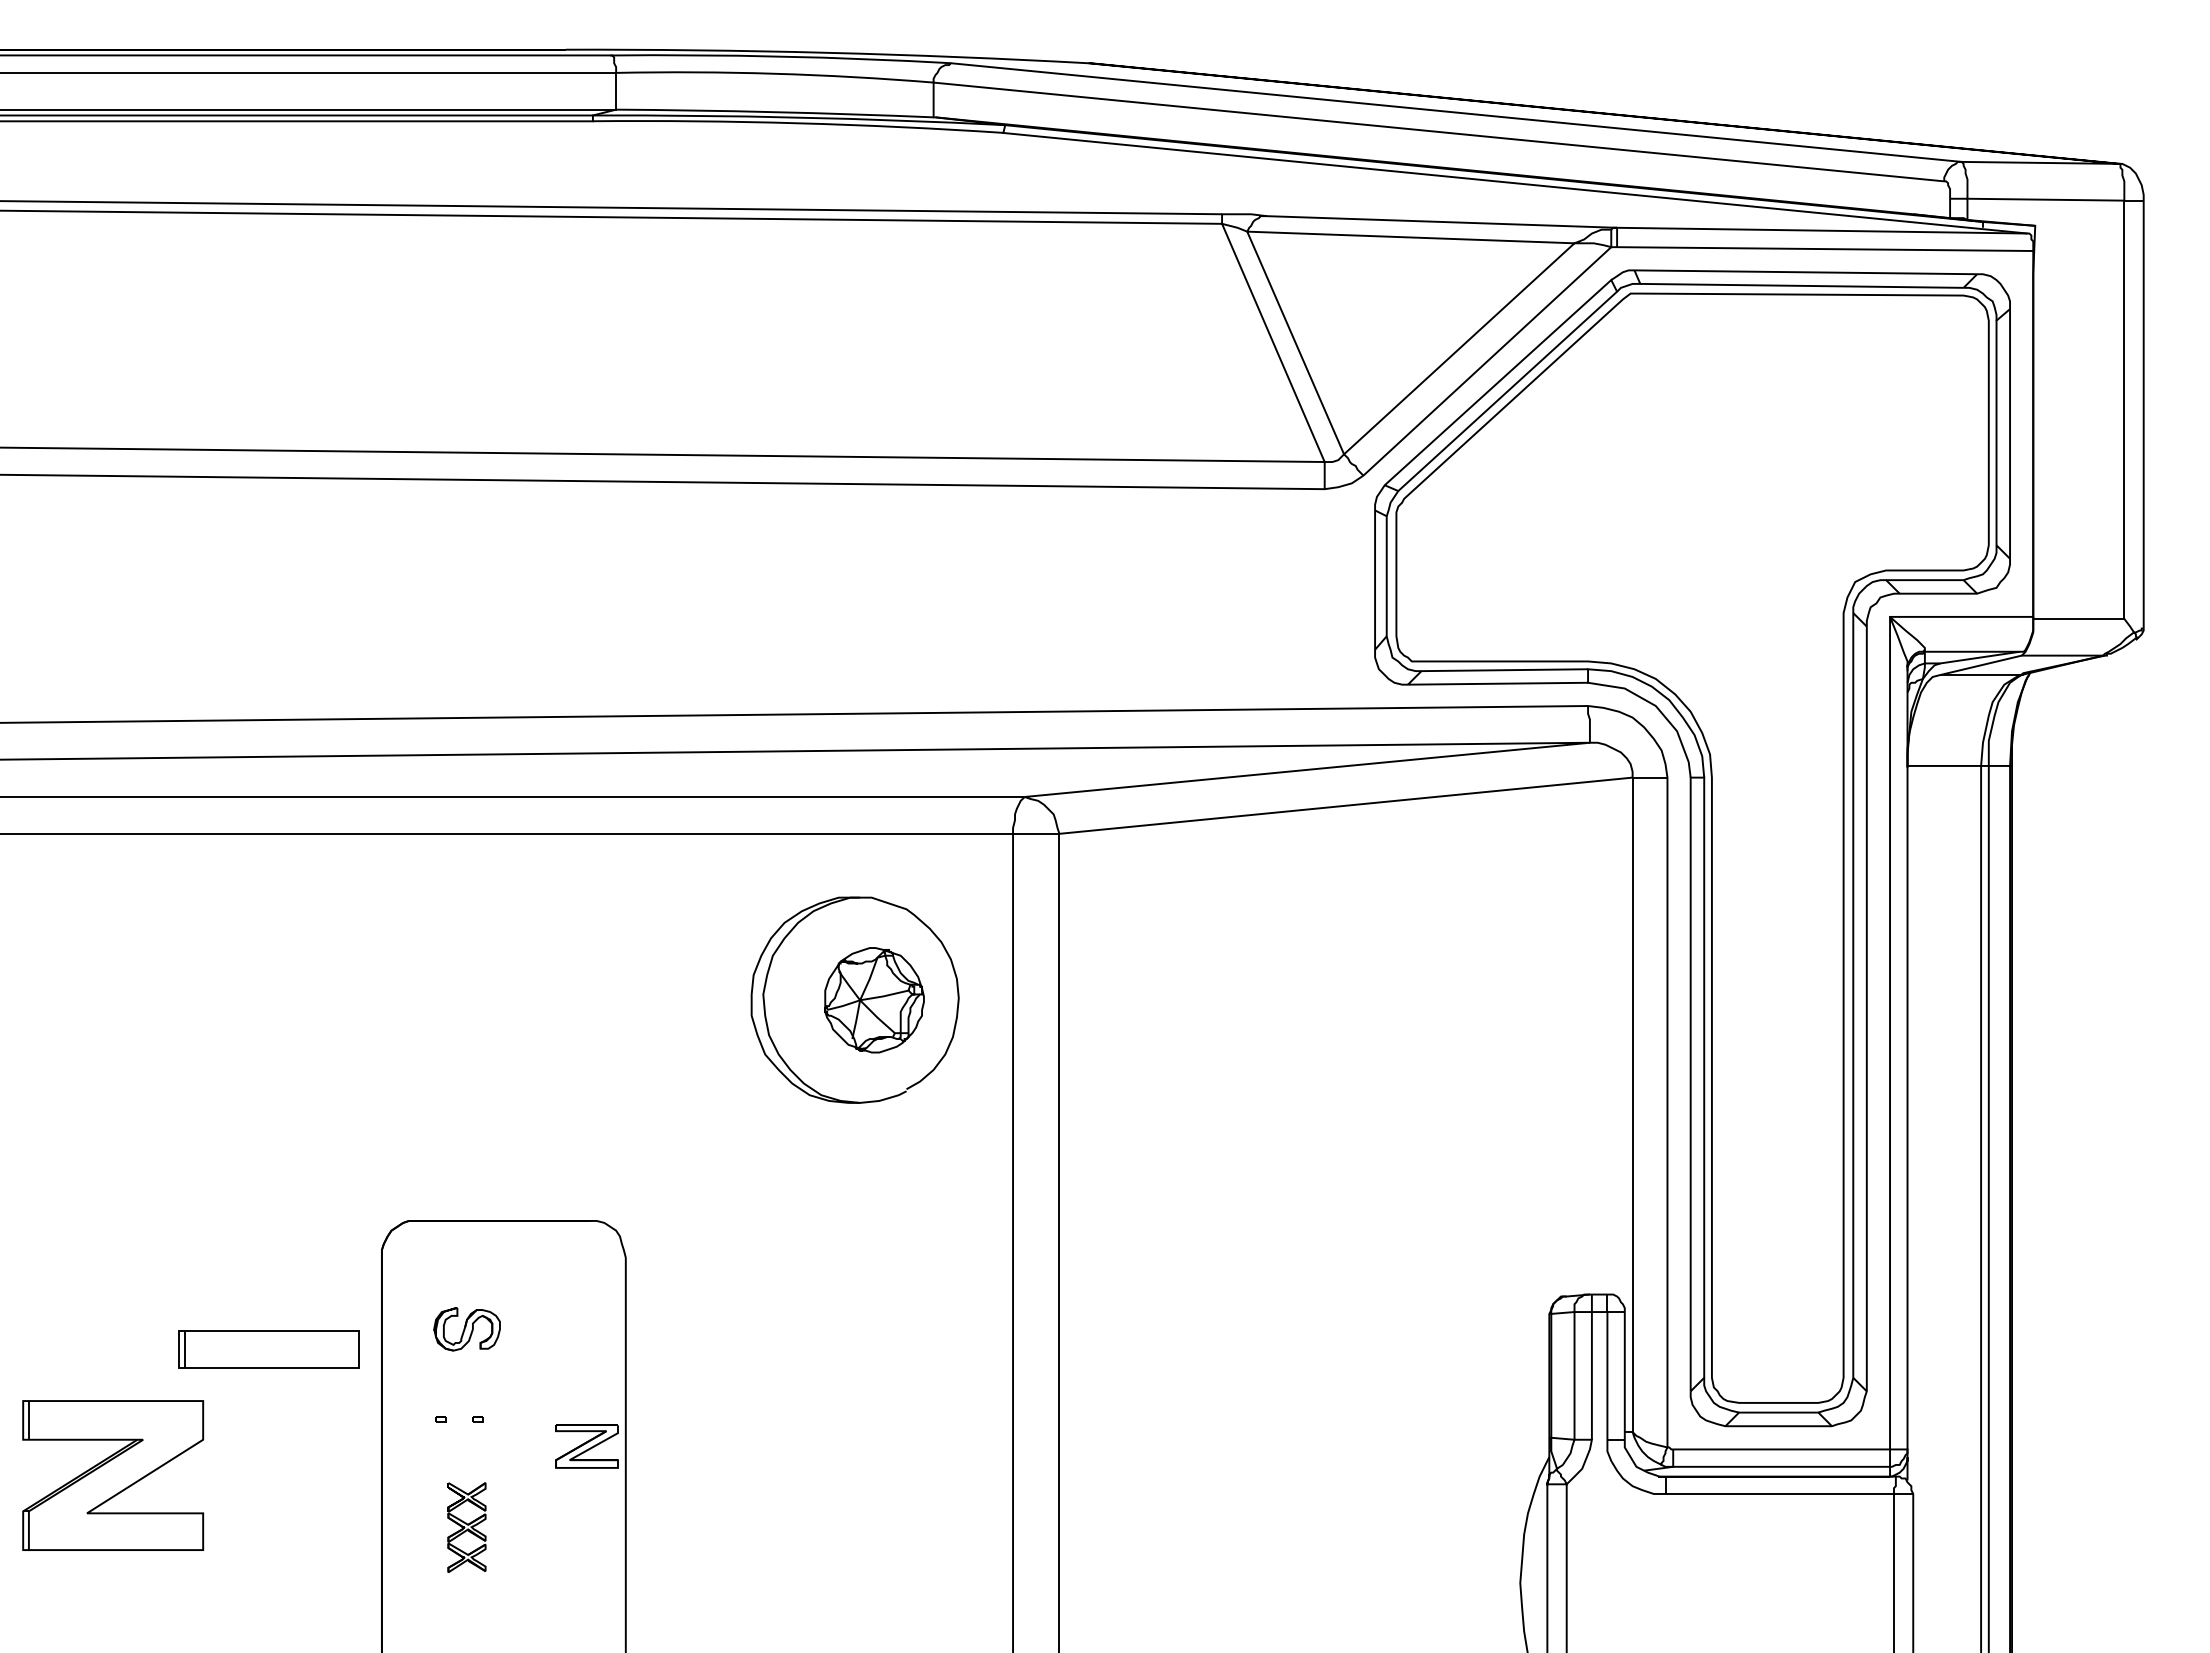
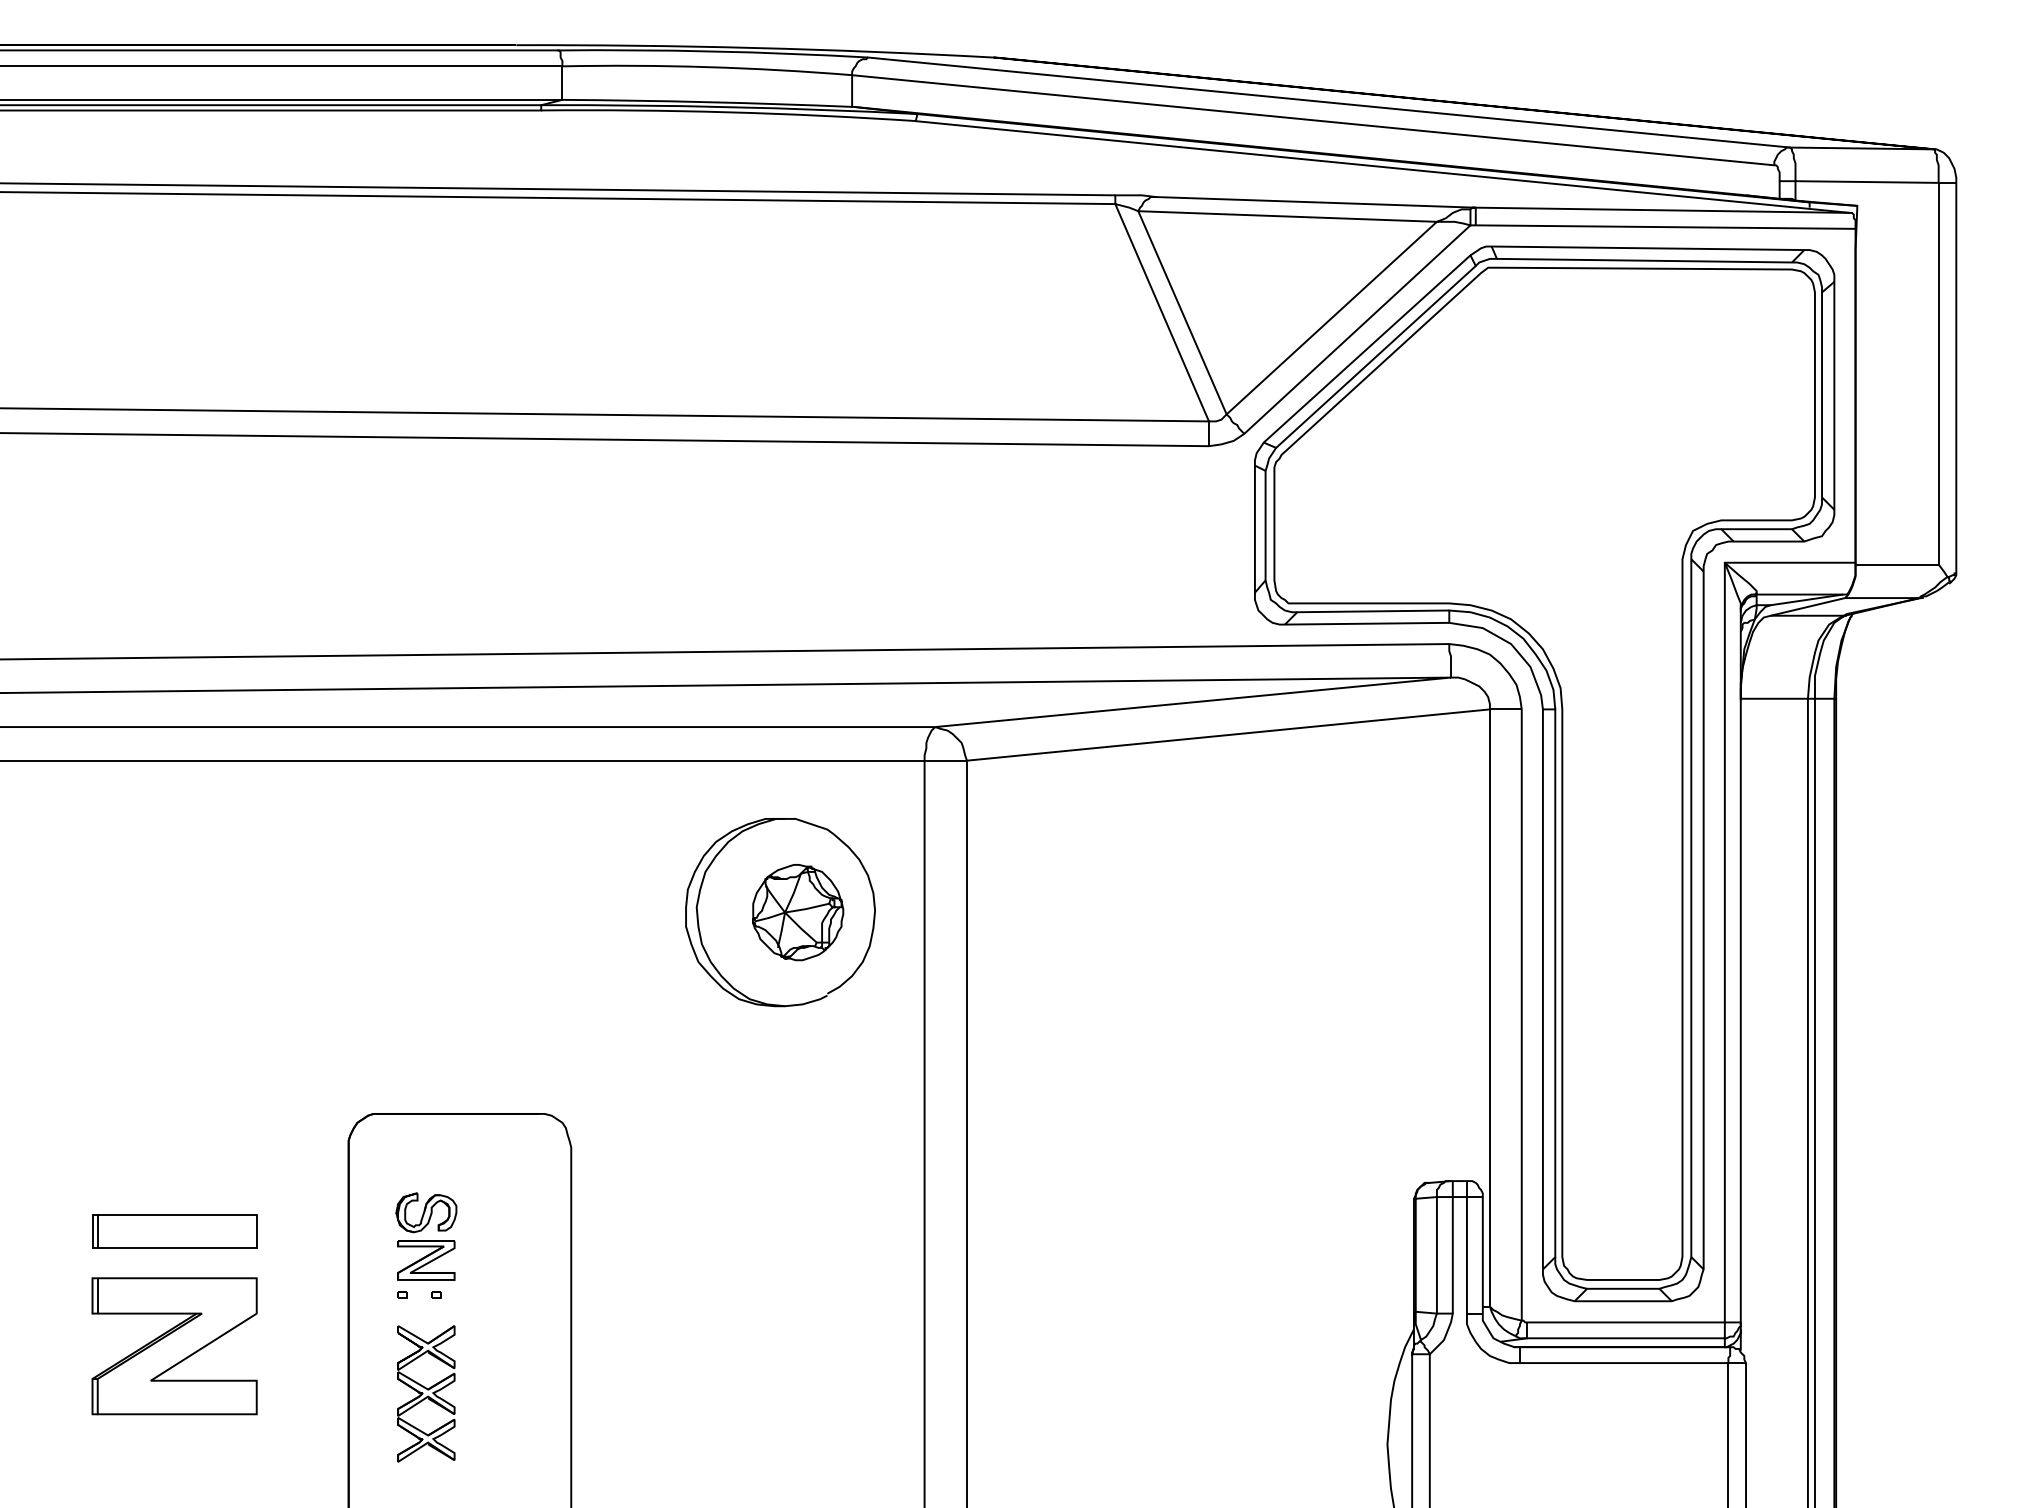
curve: (268, 1331) -> (174, 1214), moved
part: (586, 1446) -> (425, 1260), moved
part: (113, 1475) -> (174, 1346), moved
part: (466, 1527) -> (425, 1393), size x1.67

